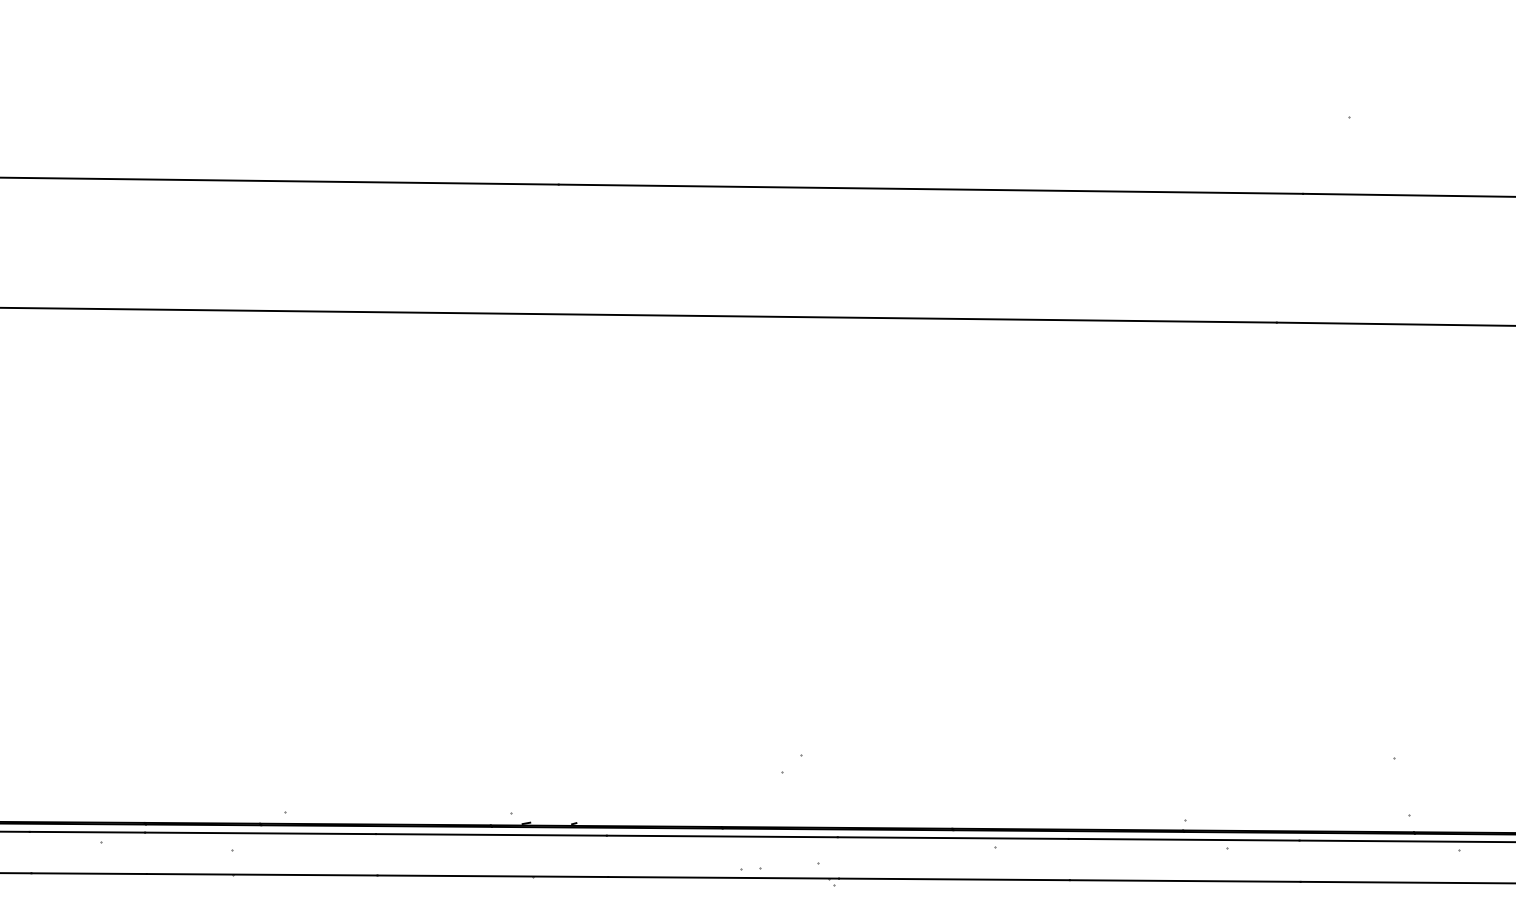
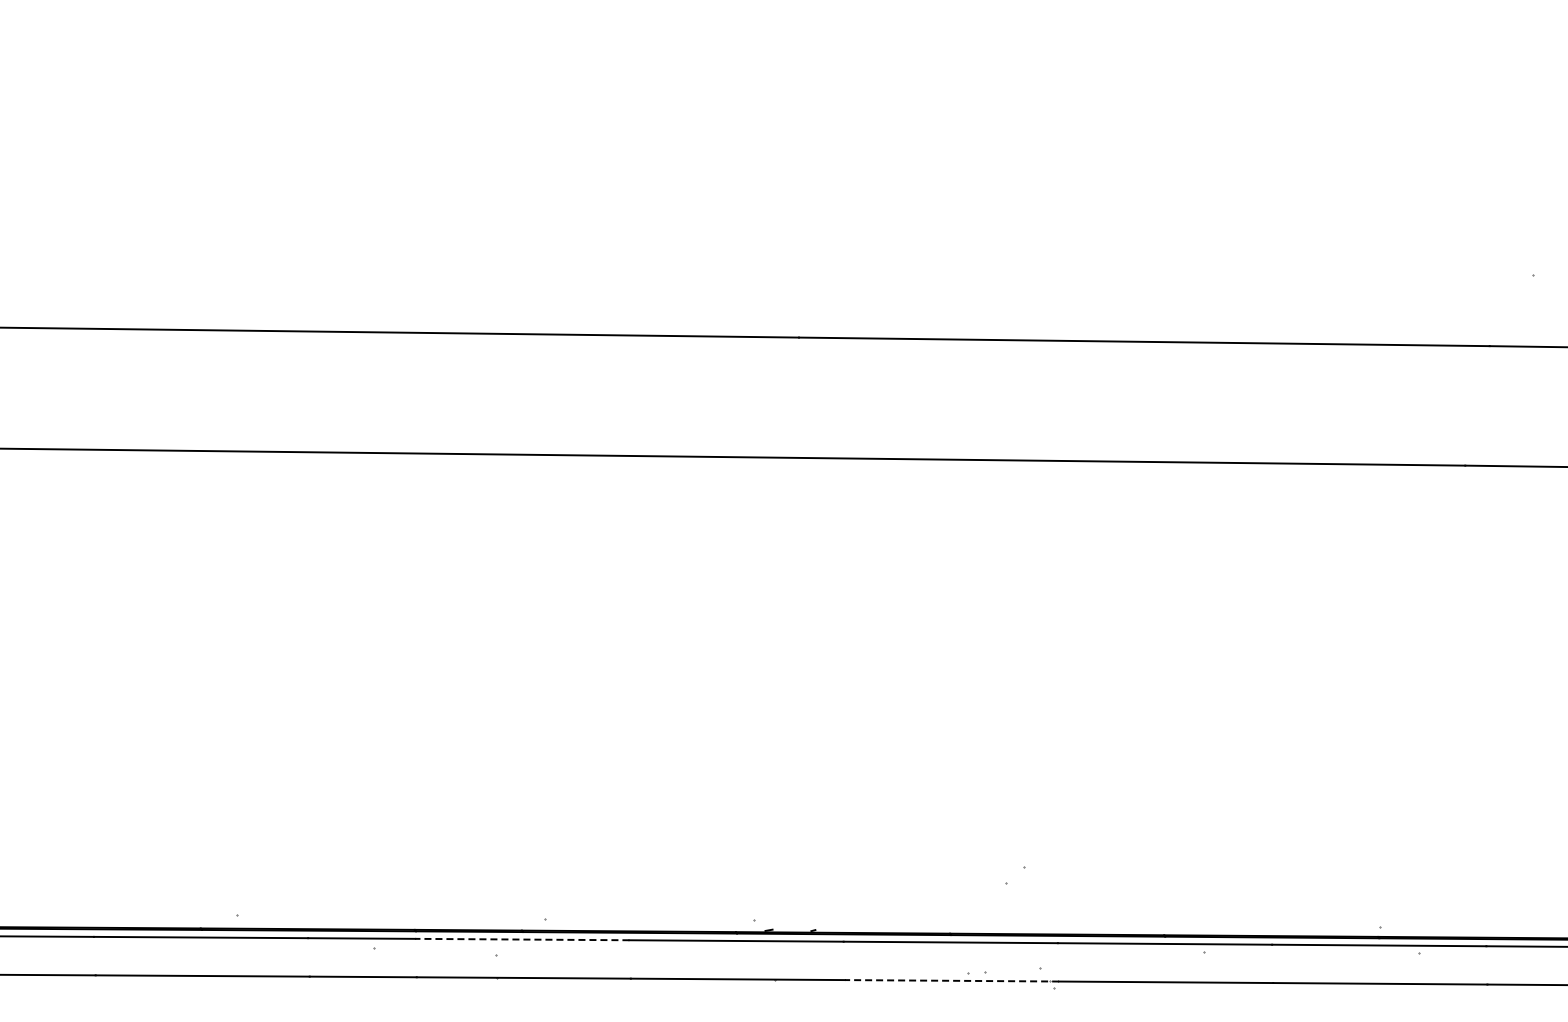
line: (259, 833) -> (521, 939), solid -> dashed
line: (723, 877) -> (951, 980), solid -> dashed

